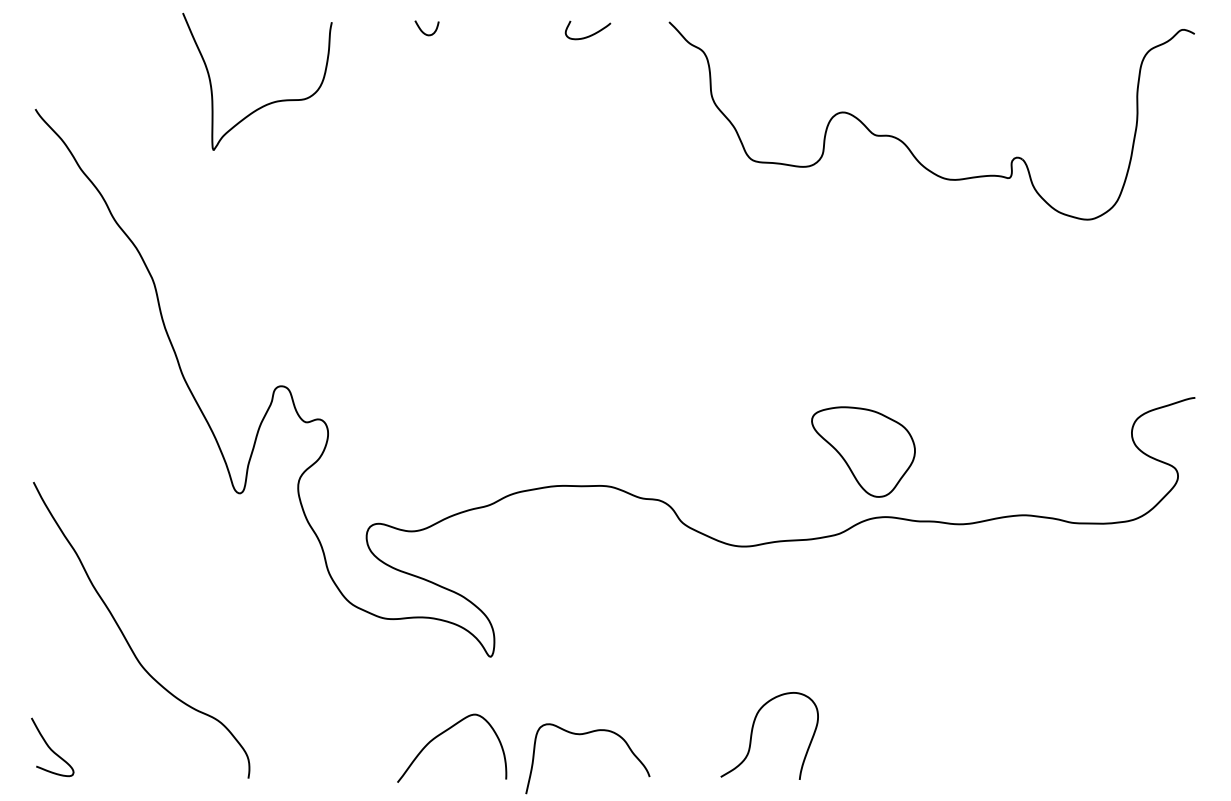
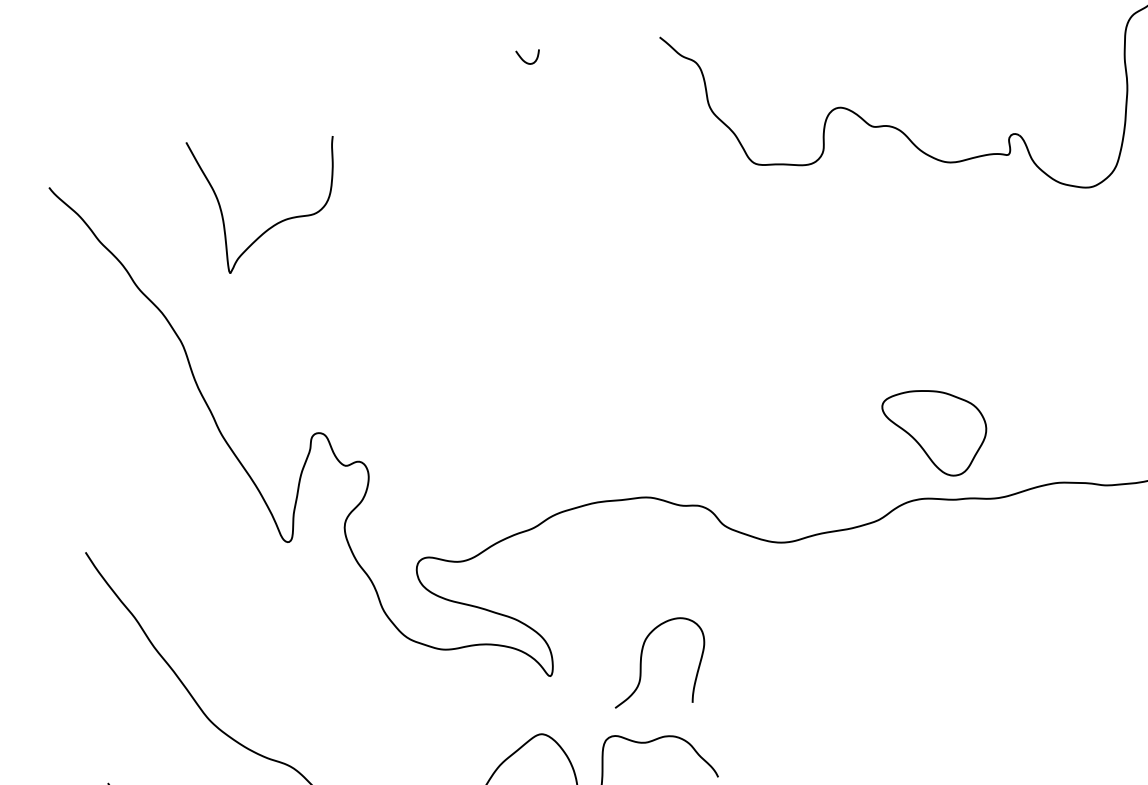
curve: (423, 31) -> (525, 60), moved
curve: (590, 34) -> (584, 57), removed
curve: (267, 103) -> (278, 222), moved
part: (863, 451) -> (935, 432), moved
curve: (752, 735) -> (641, 664), moved

